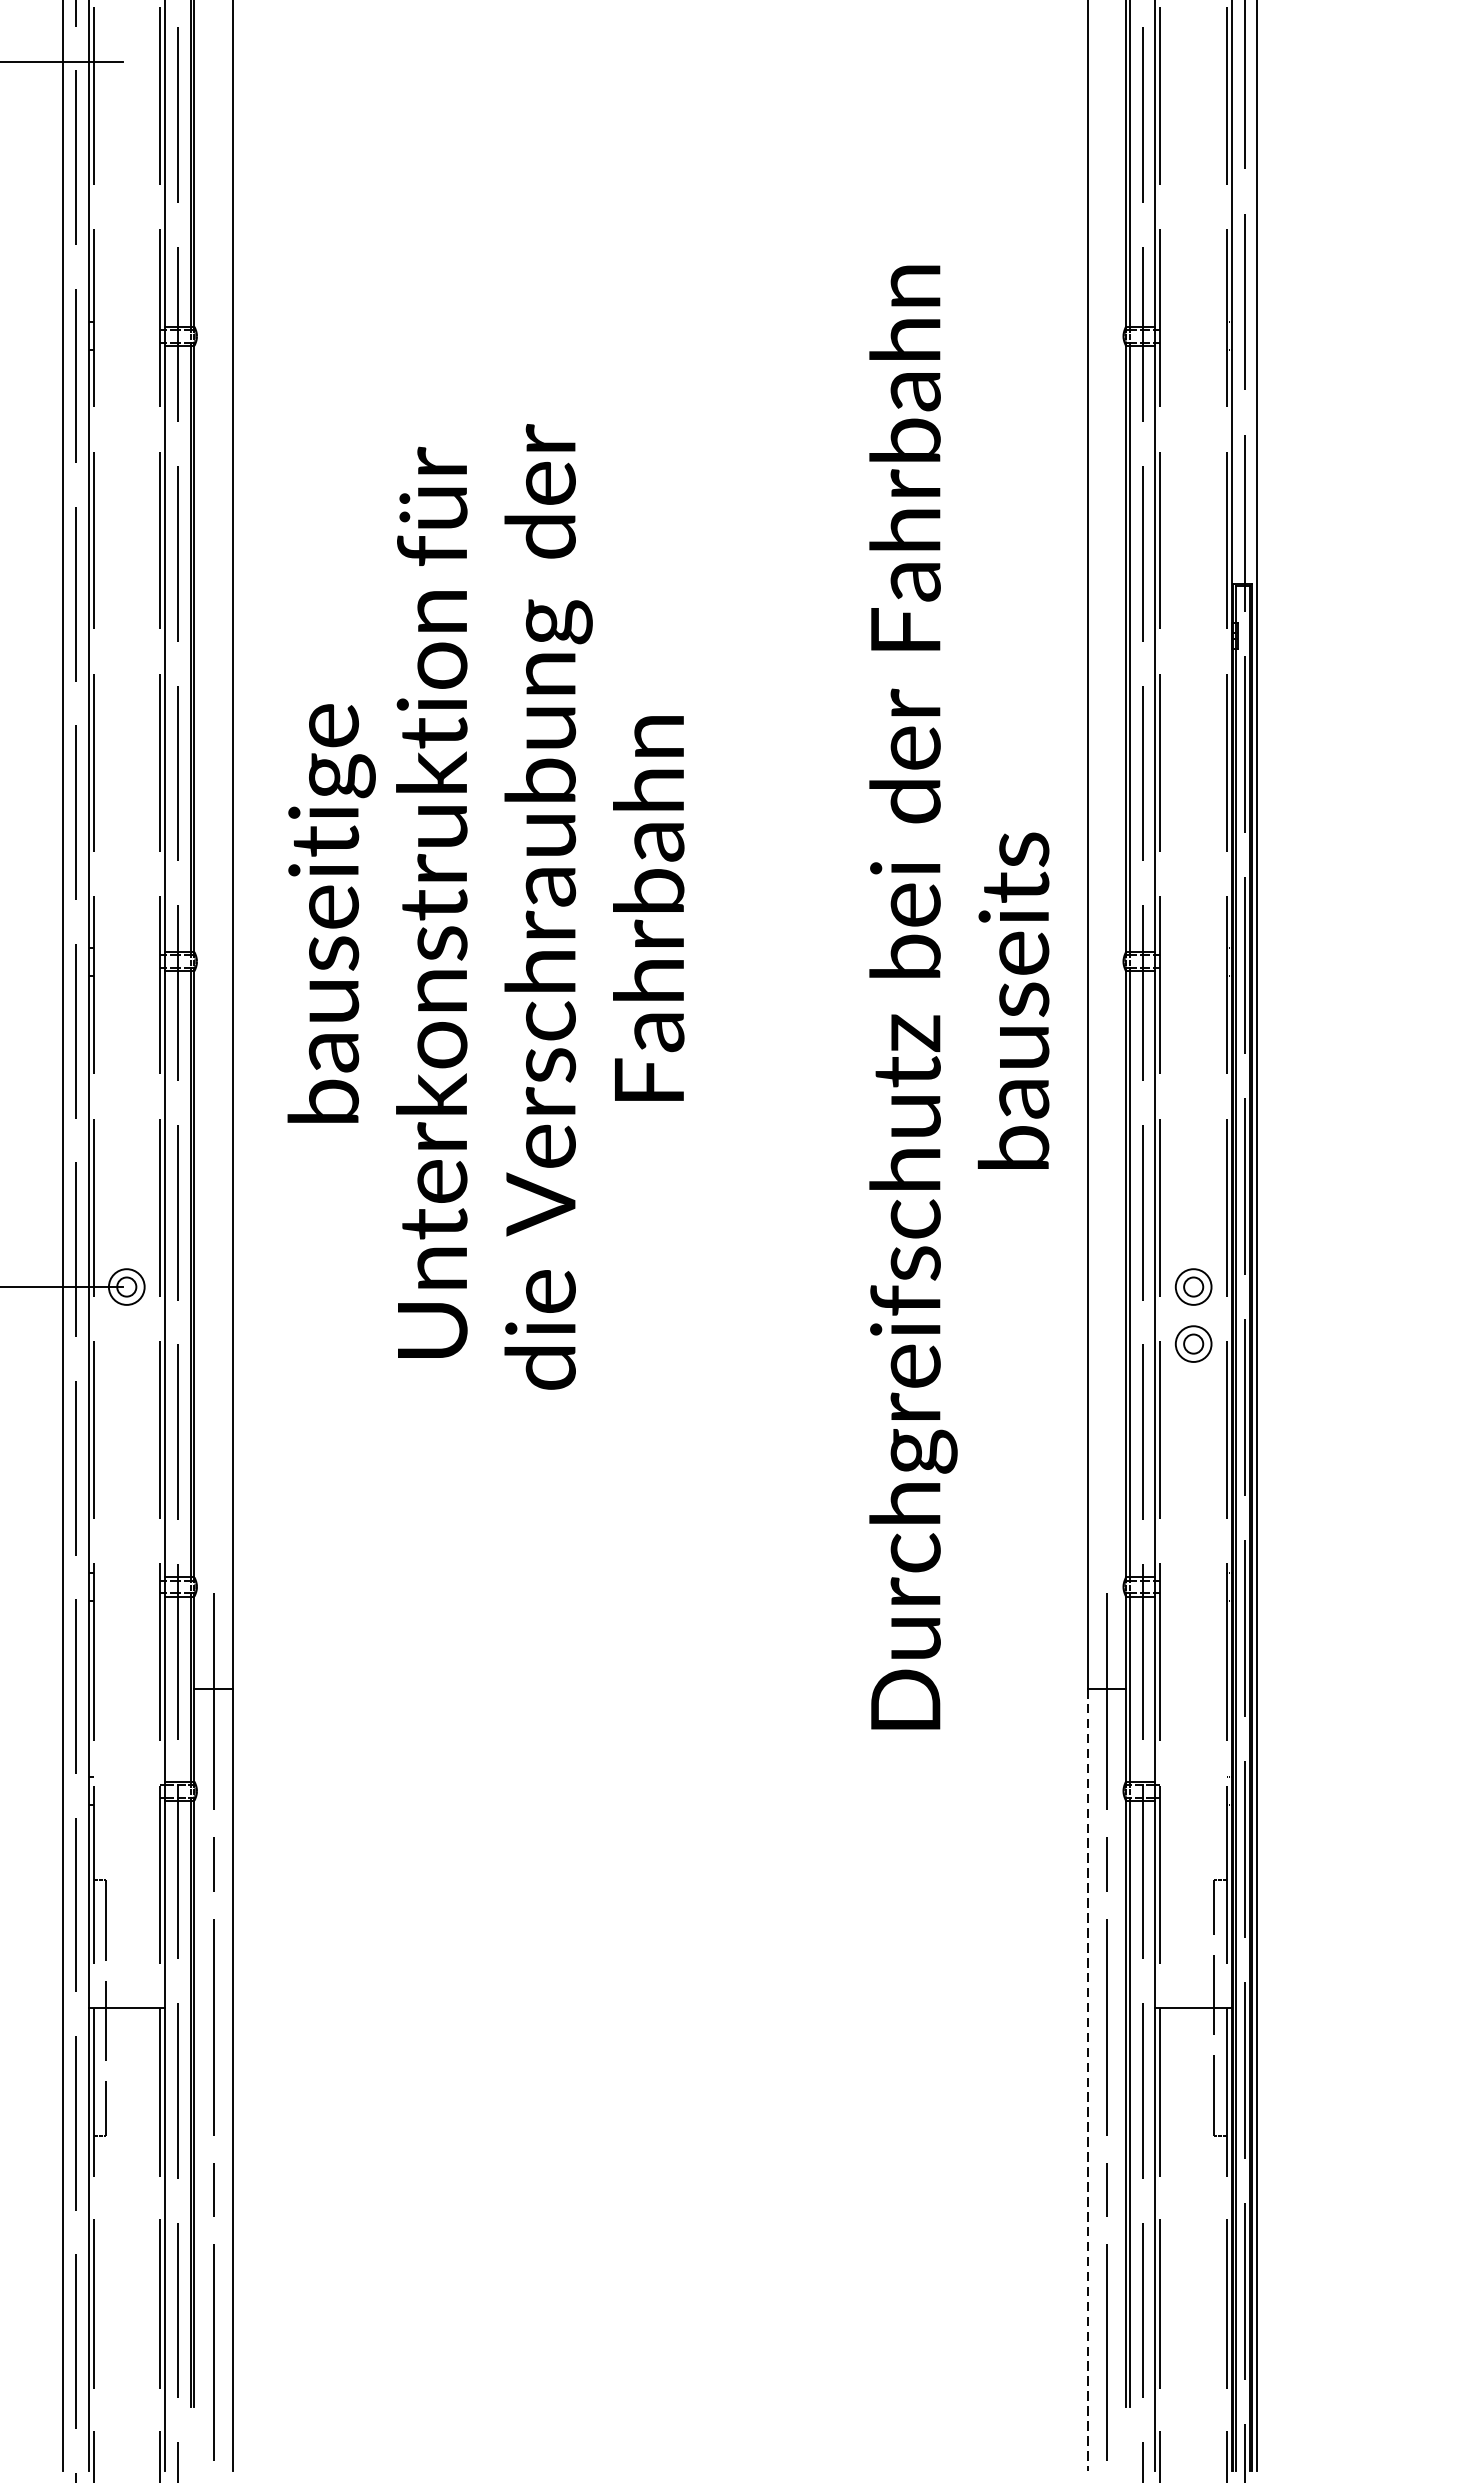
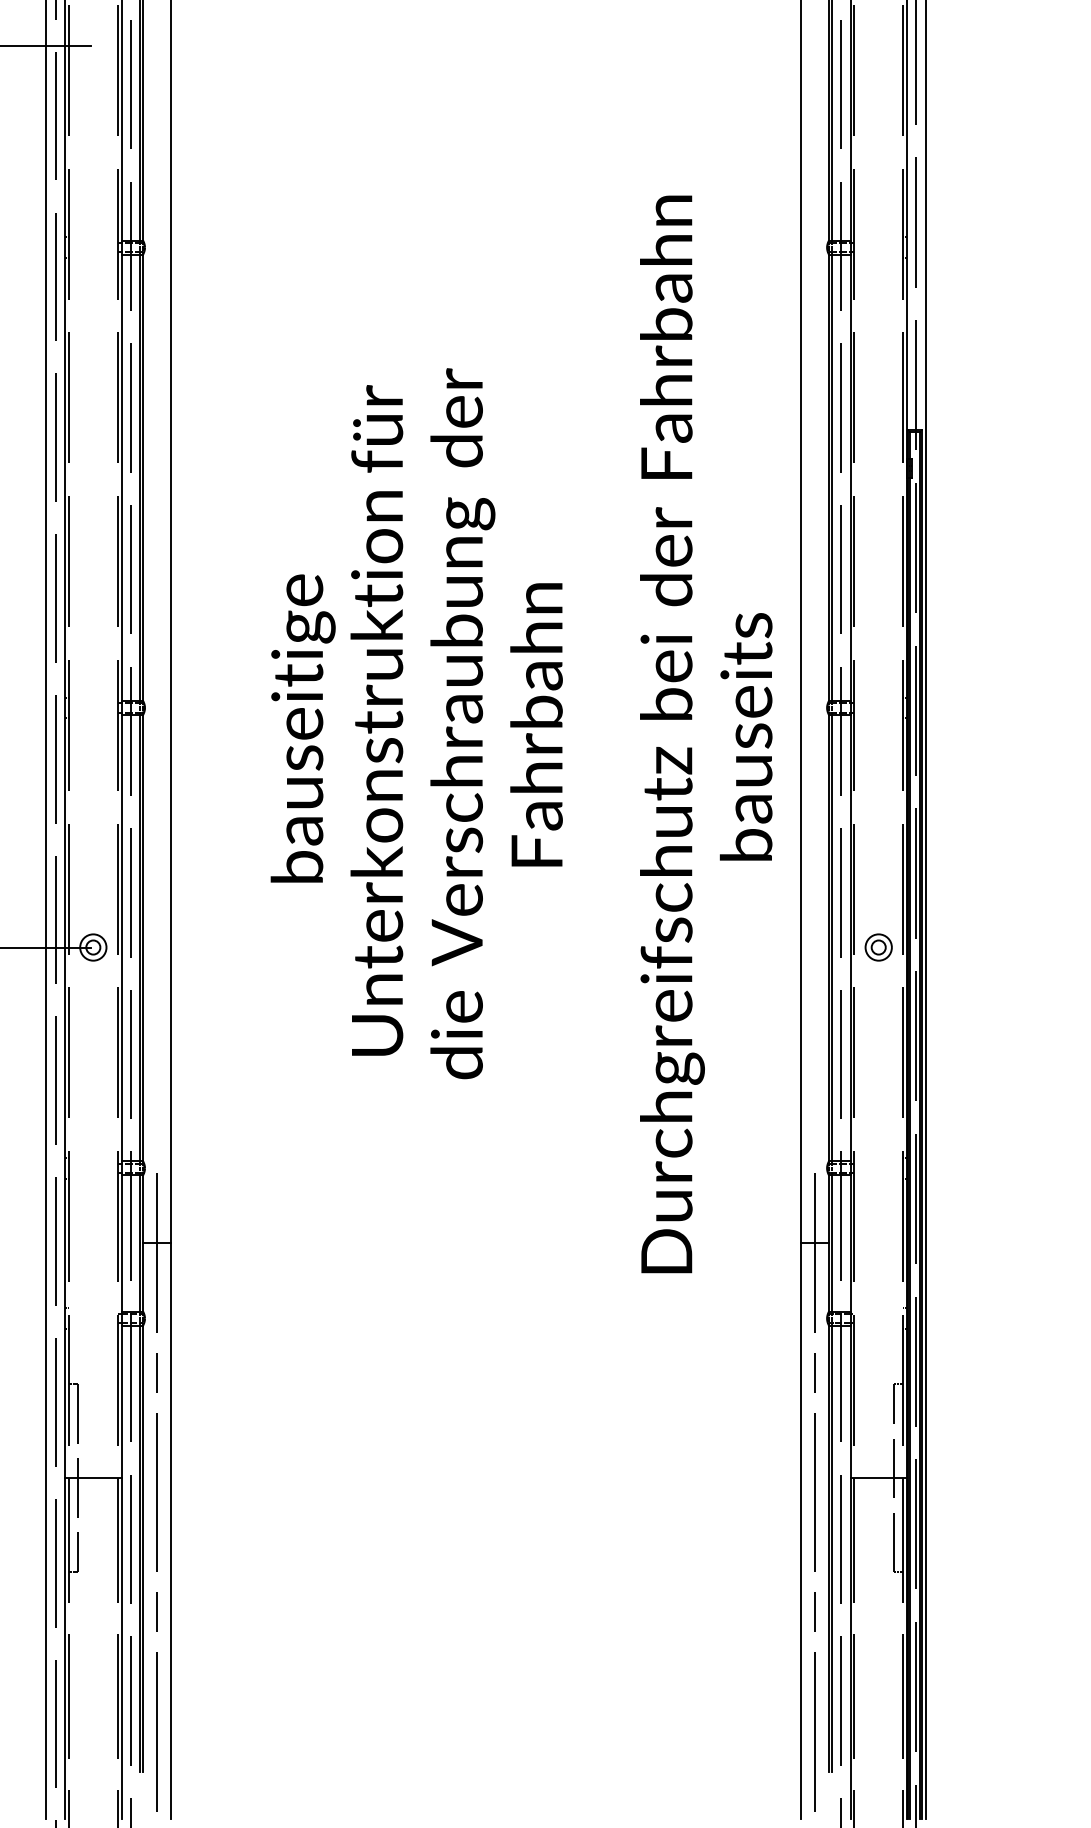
text: (485, 906) -> (416, 723), moved
part: (1193, 1344) -> (878, 989), removed
line: (1087, 2080) -> (800, 1531), dashed -> solid

